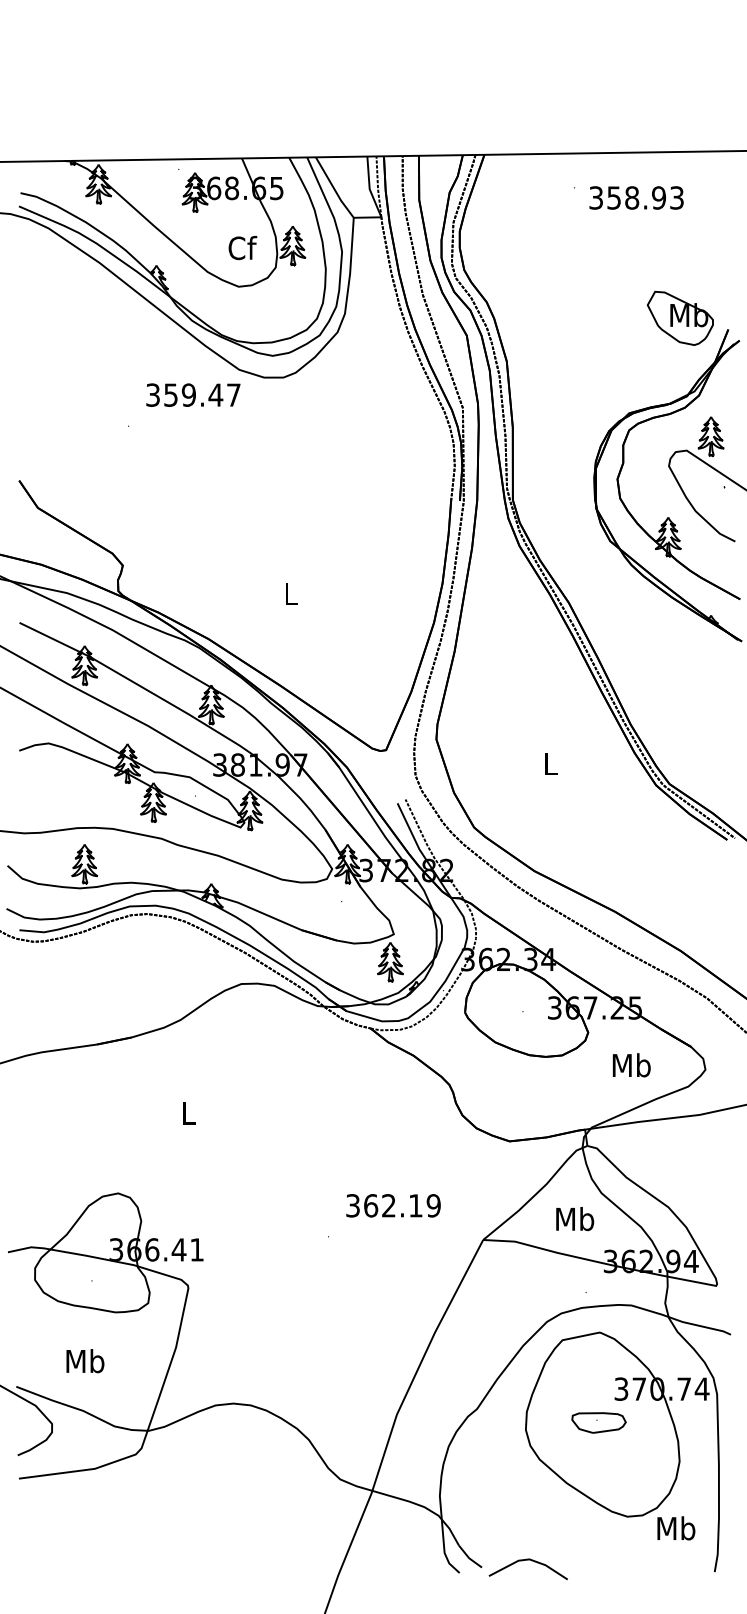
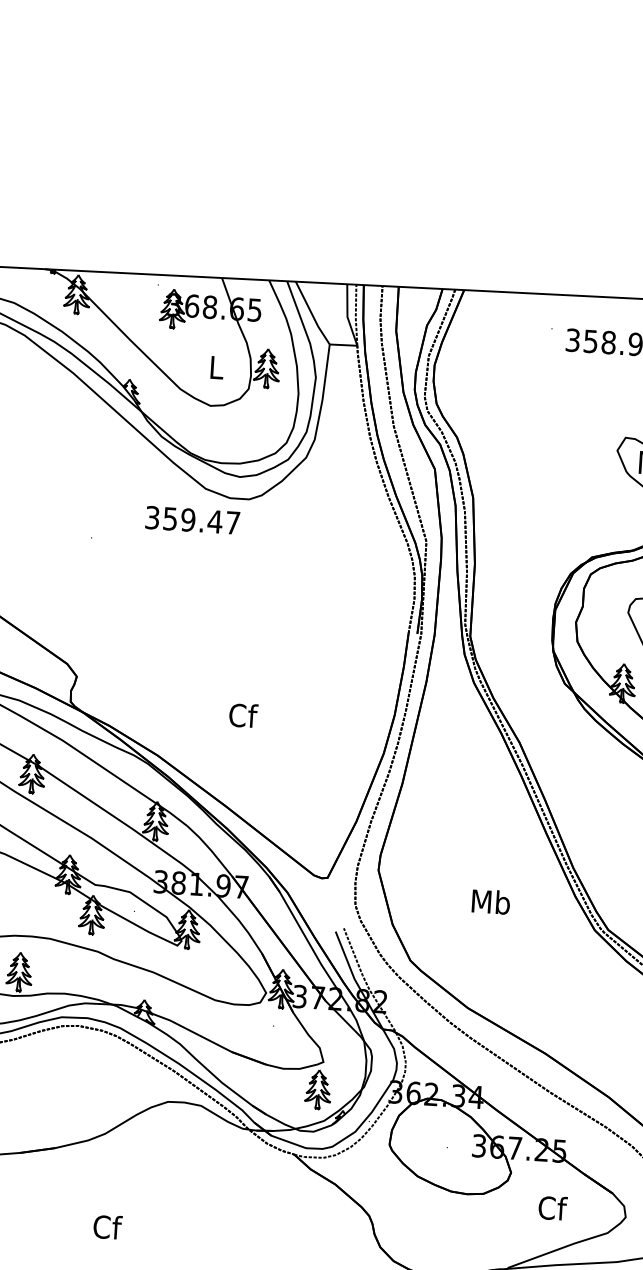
text: (242, 248) -> (216, 367), Cf -> L
text: (193, 394) -> (192, 519), moved
text: (291, 593) -> (243, 715), L -> Cf
text: (550, 763) -> (490, 901), L -> Mb
text: (631, 1065) -> (552, 1208), Mb -> Cf
text: (189, 1112) -> (108, 1226), L -> Cf

